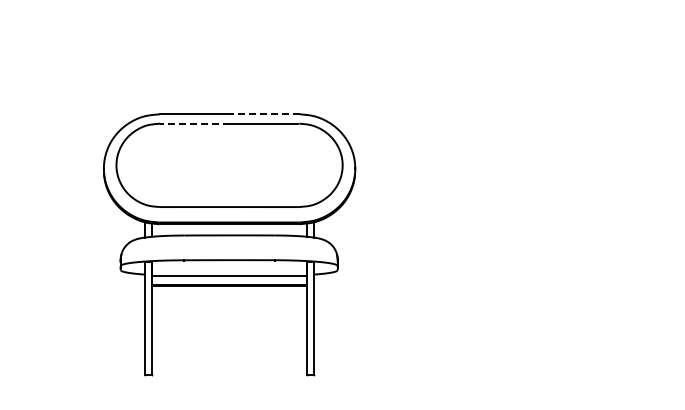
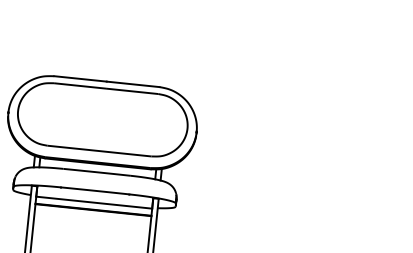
line: (264, 114) -> (132, 84), dashed -> solid
line: (194, 123) -> (79, 85), dashed -> solid

